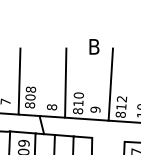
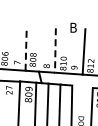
line: (20, 79) -> (26, 48), solid -> dashed
line: (65, 82) -> (55, 50), solid -> dashed

